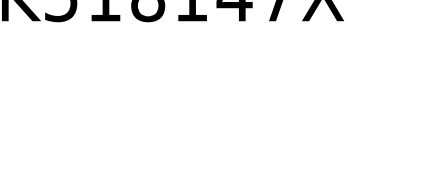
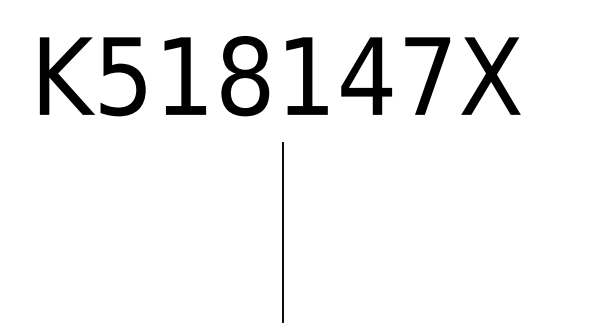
line: (174, 104) -> (282, 232), added

